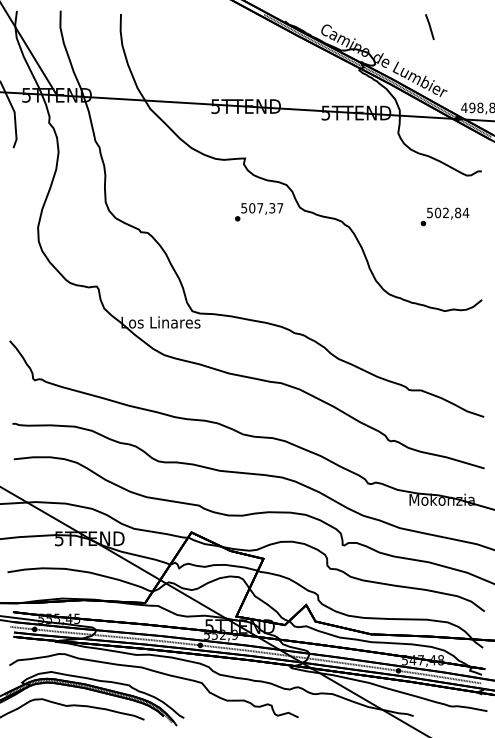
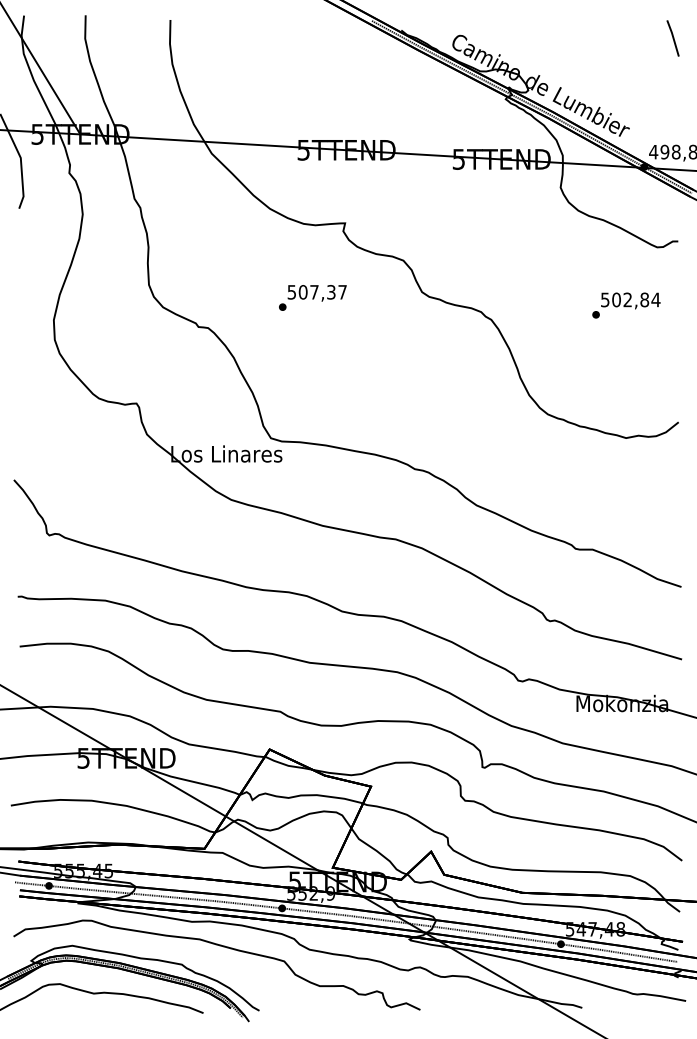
line: (429, 27) -> (672, 38), moved
text: (258, 211) -> (312, 297), moved

